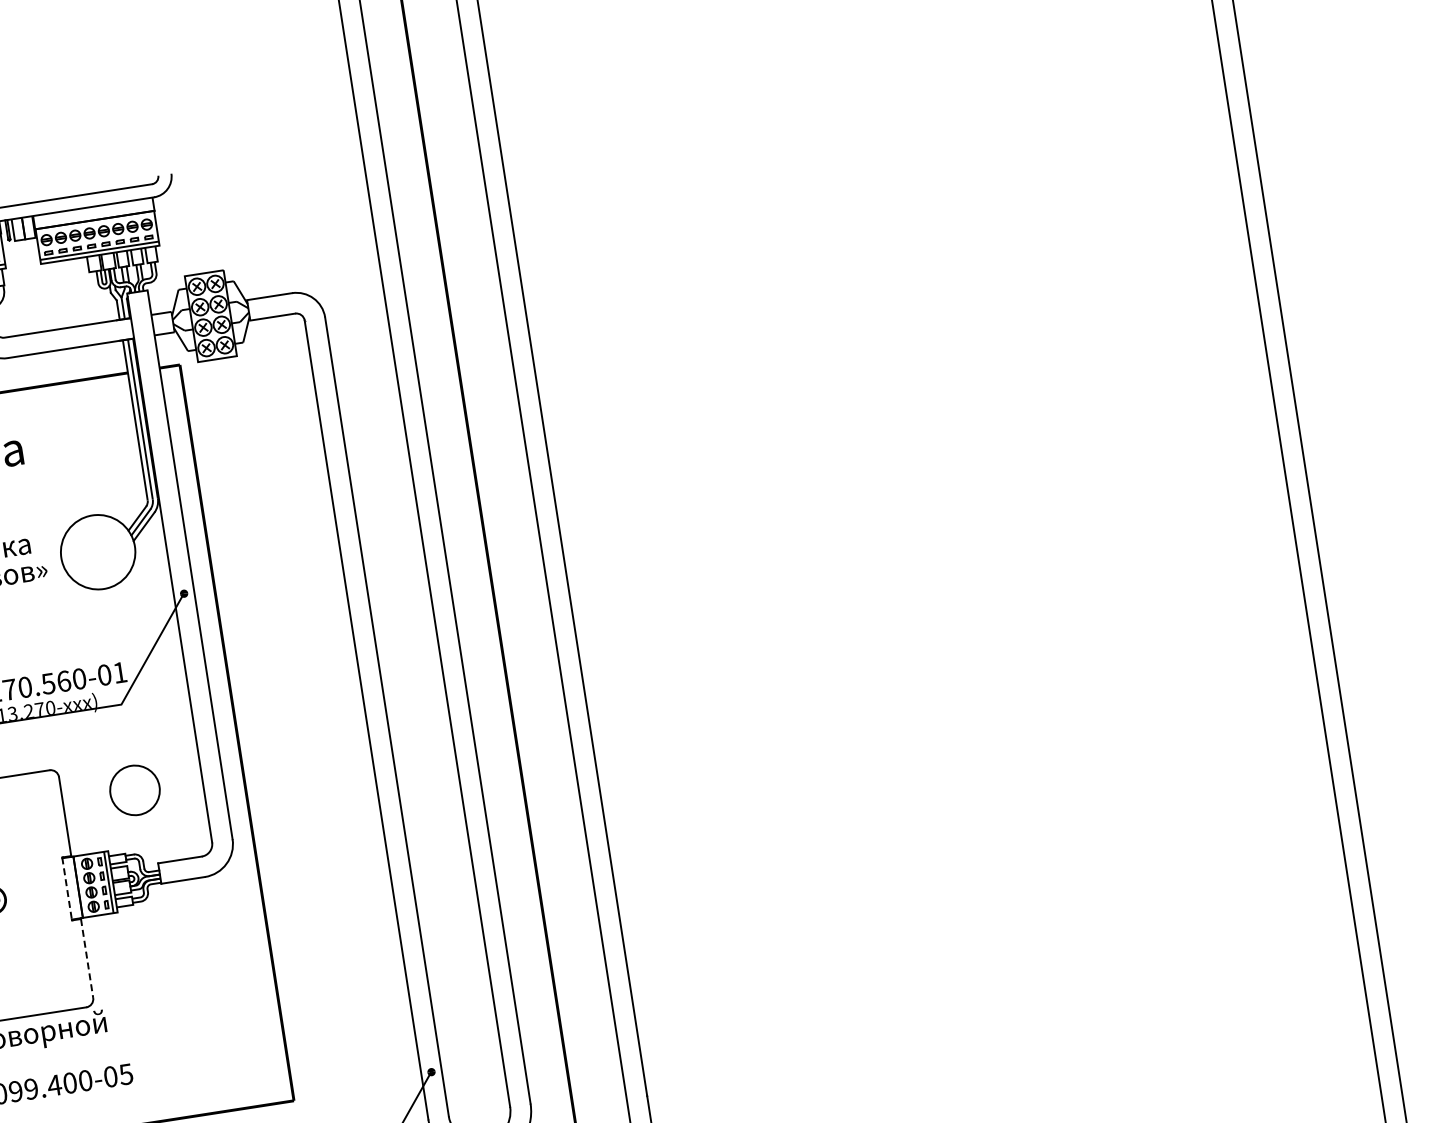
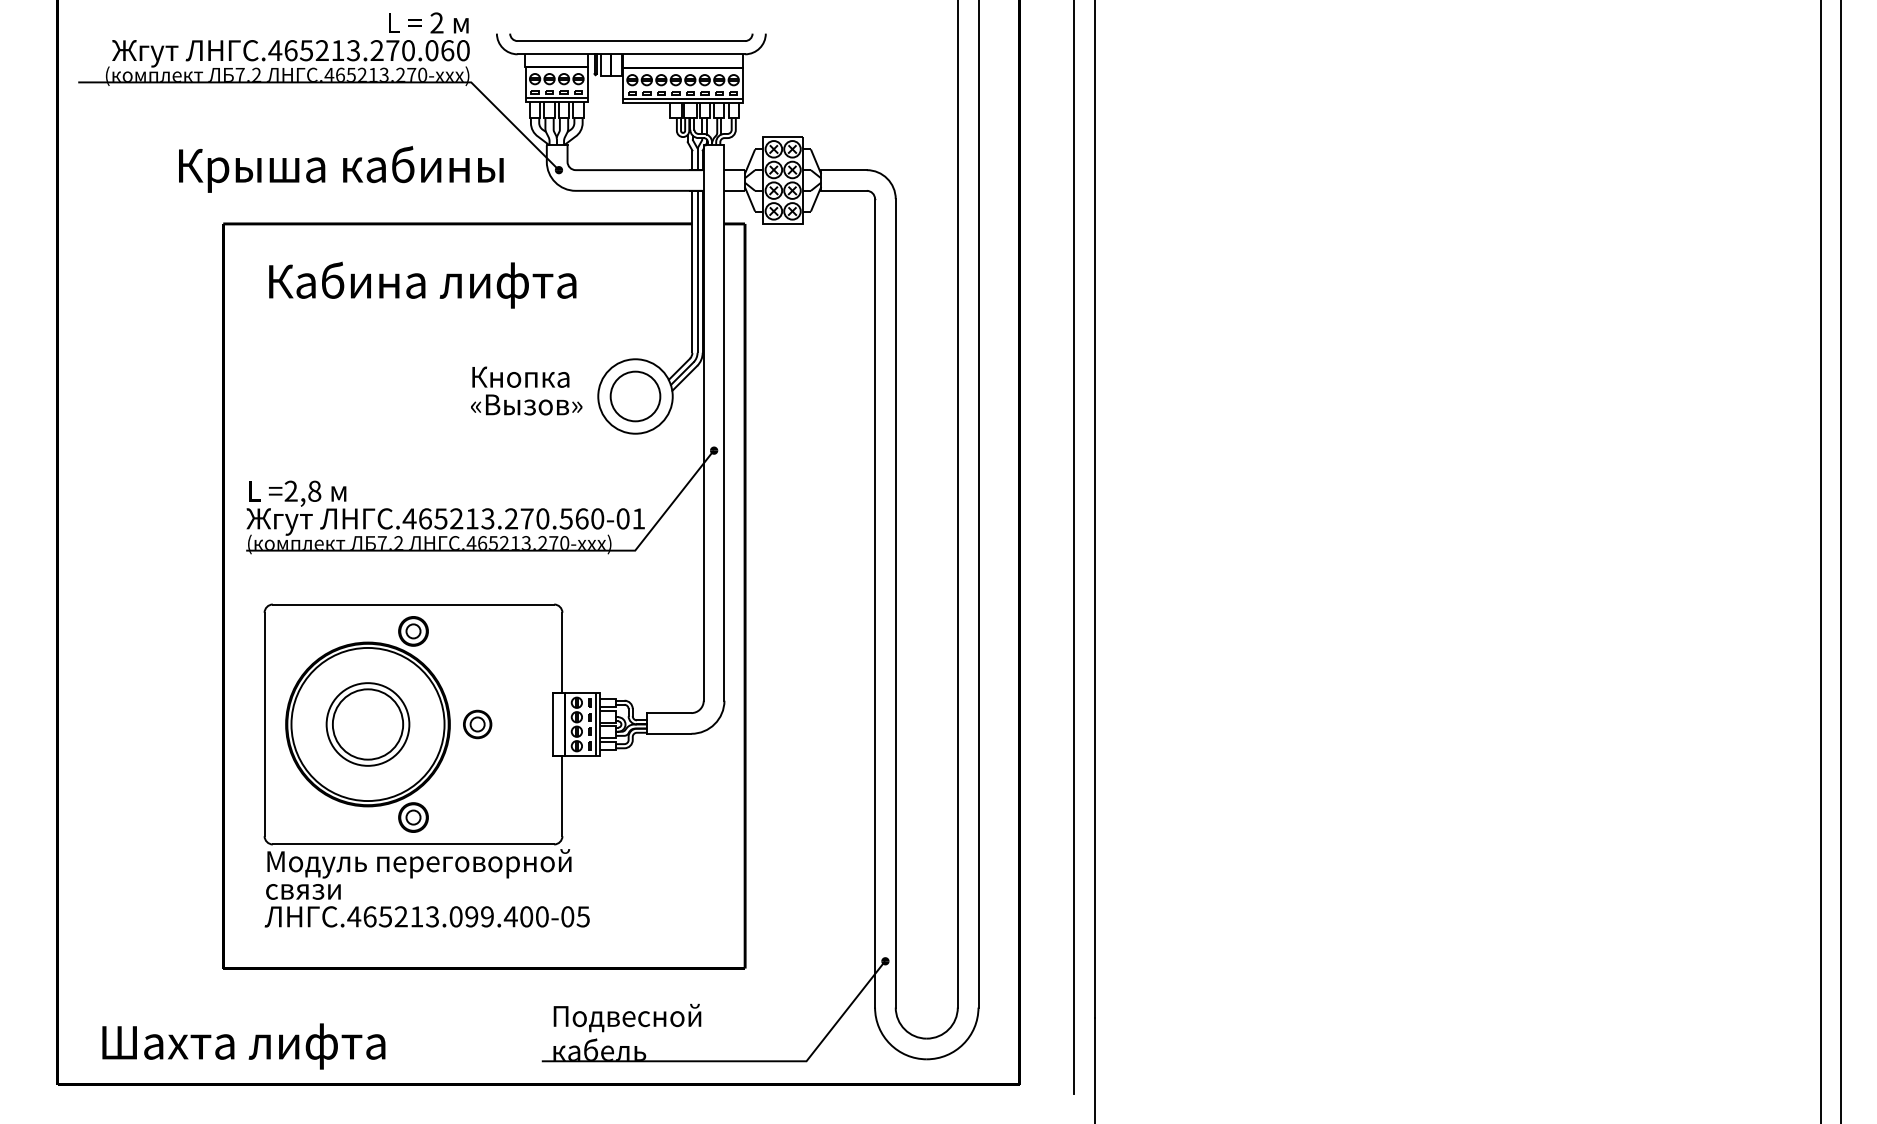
circle: (135, 790) -> (635, 396), moved
line: (67, 888) -> (553, 724), dashed -> solid
line: (87, 958) -> (562, 796), dashed -> solid

